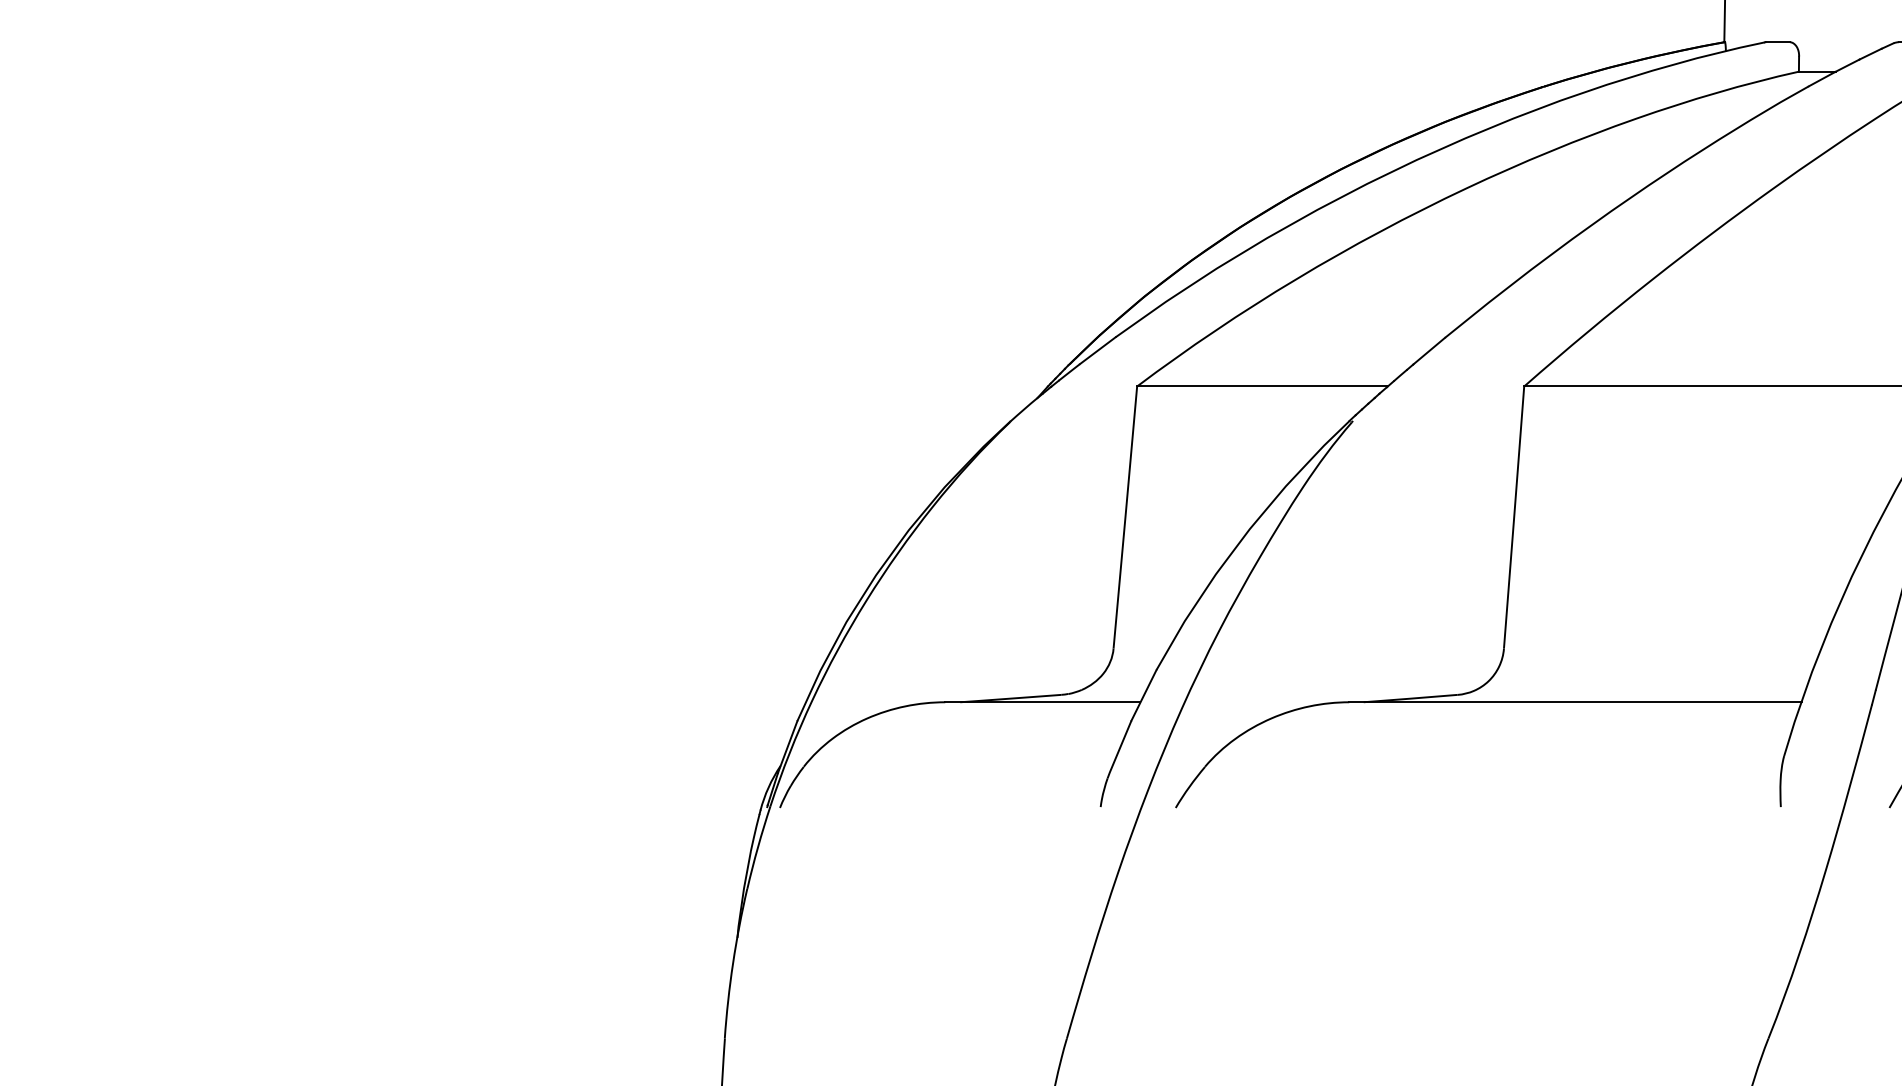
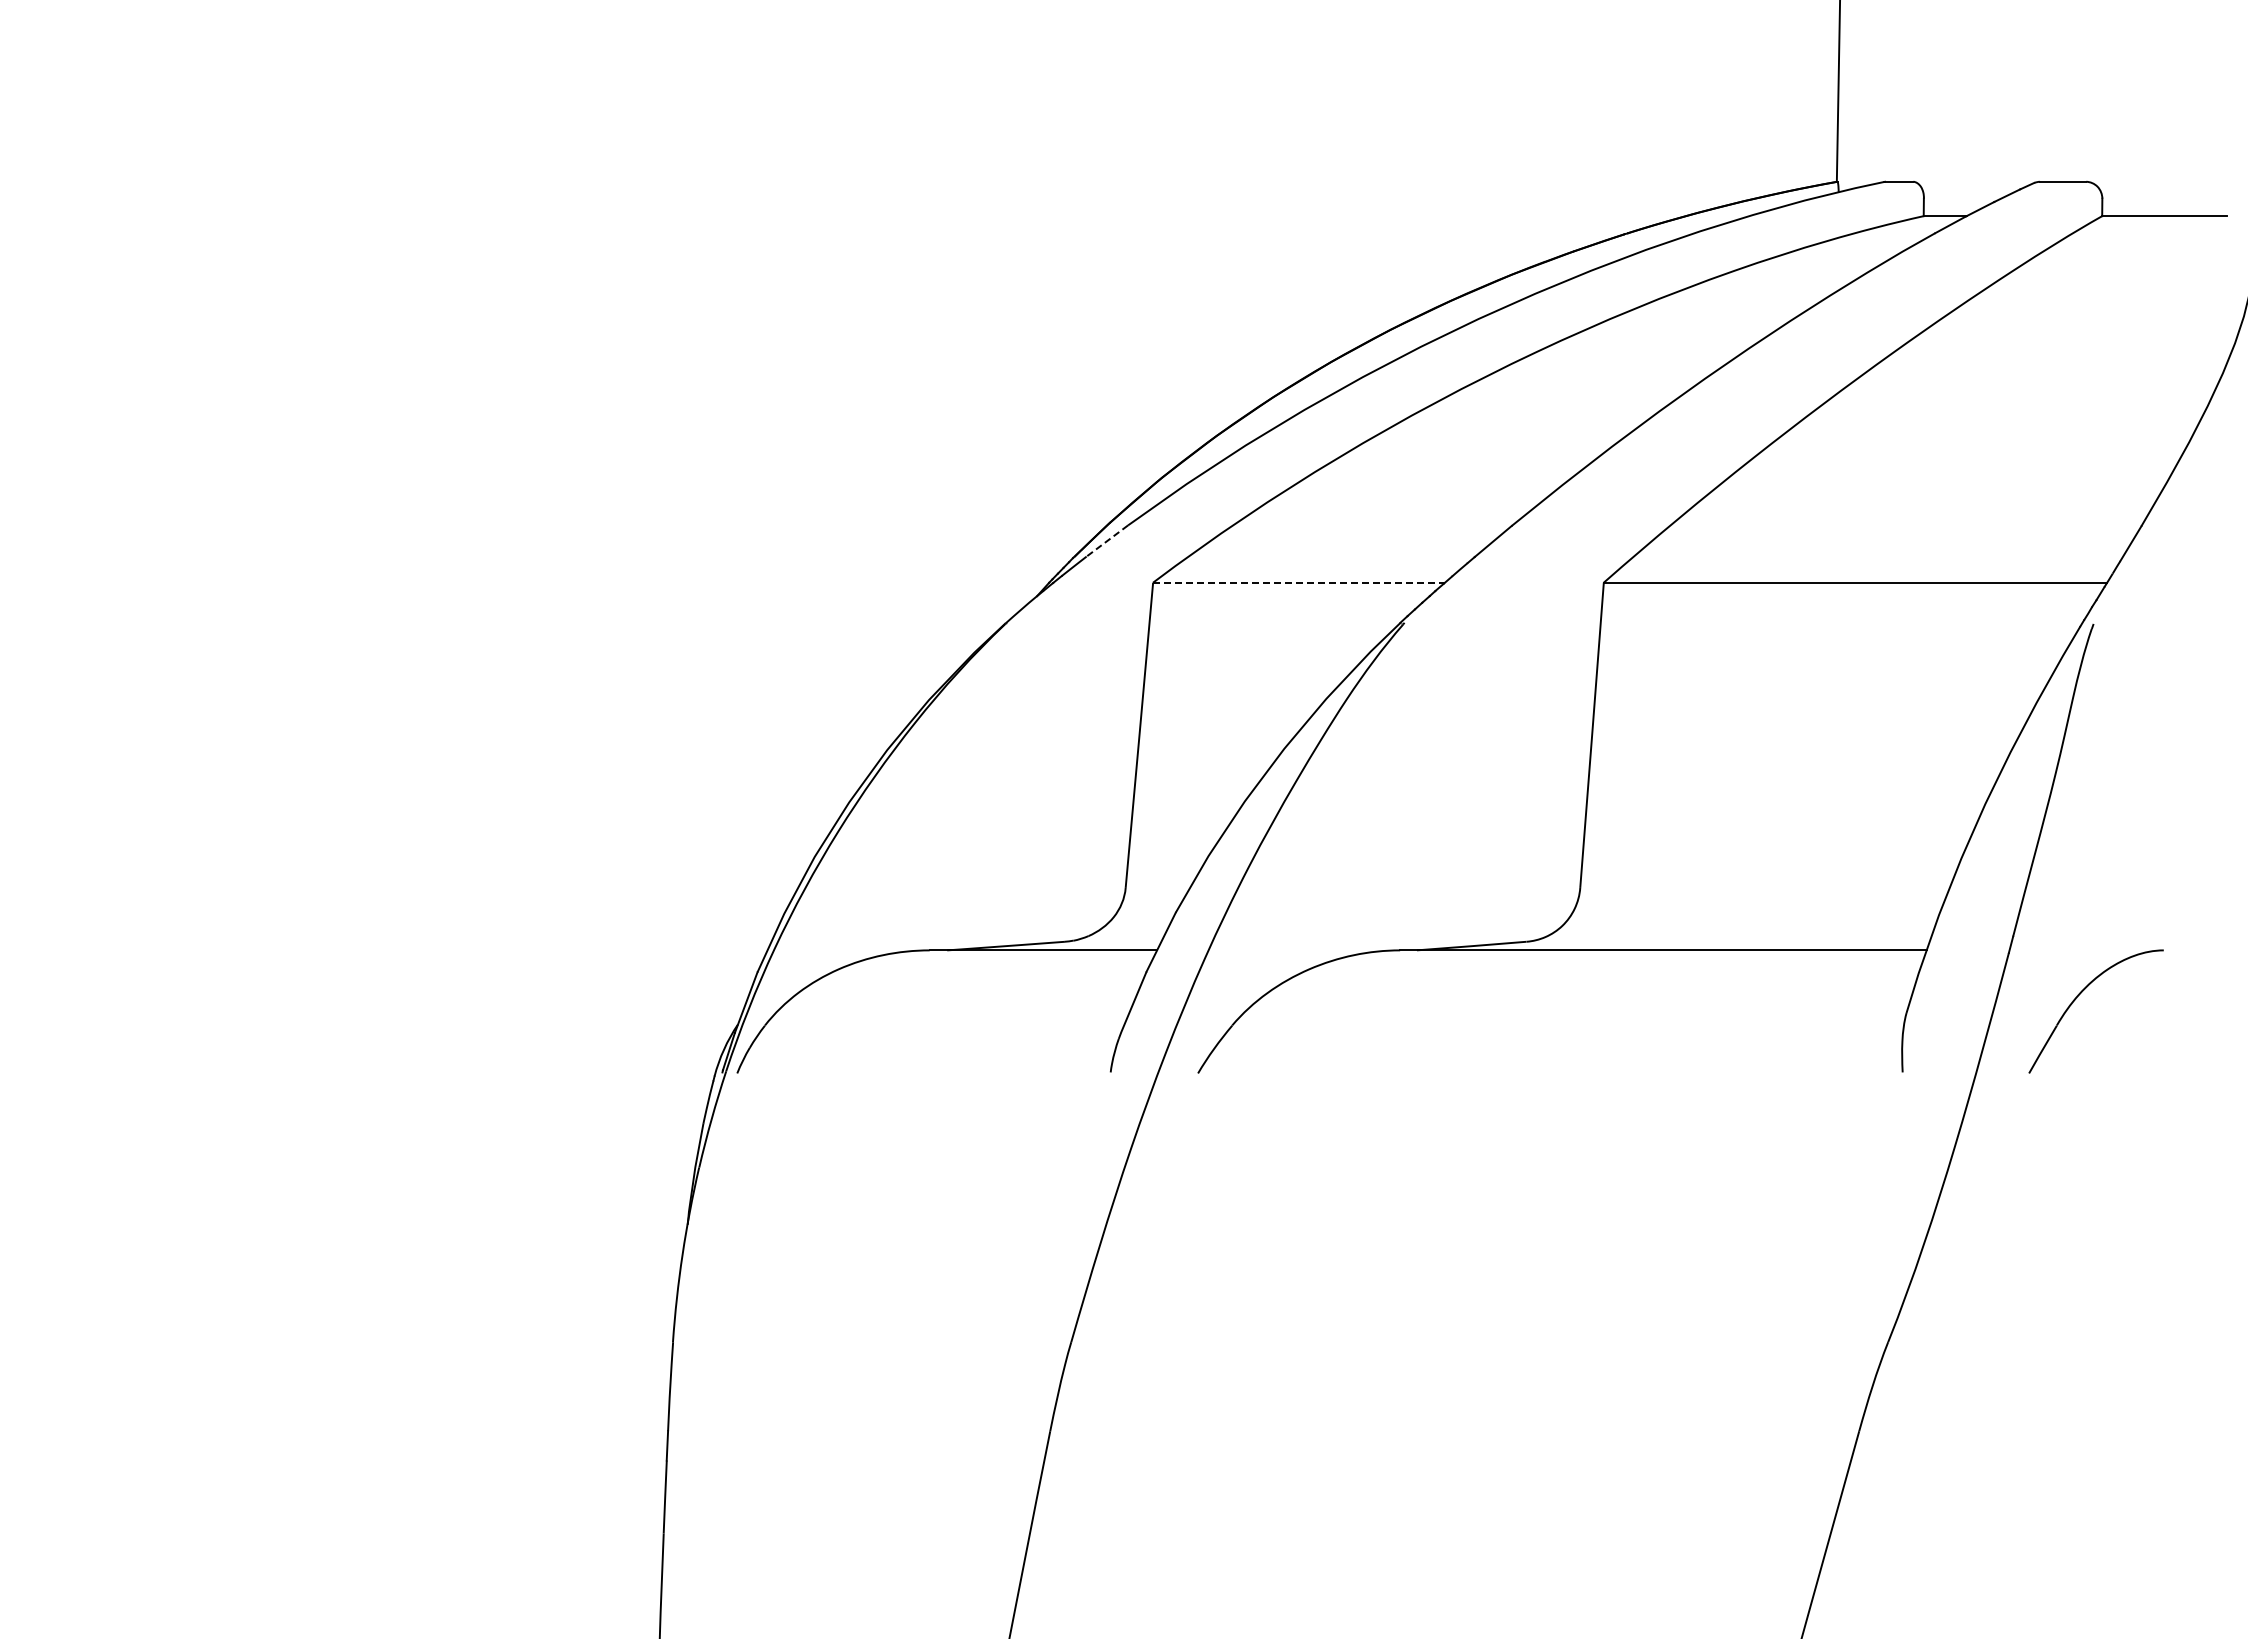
line: (1097, 351) -> (1107, 541), solid -> dashed
line: (1262, 386) -> (1299, 582), solid -> dashed

